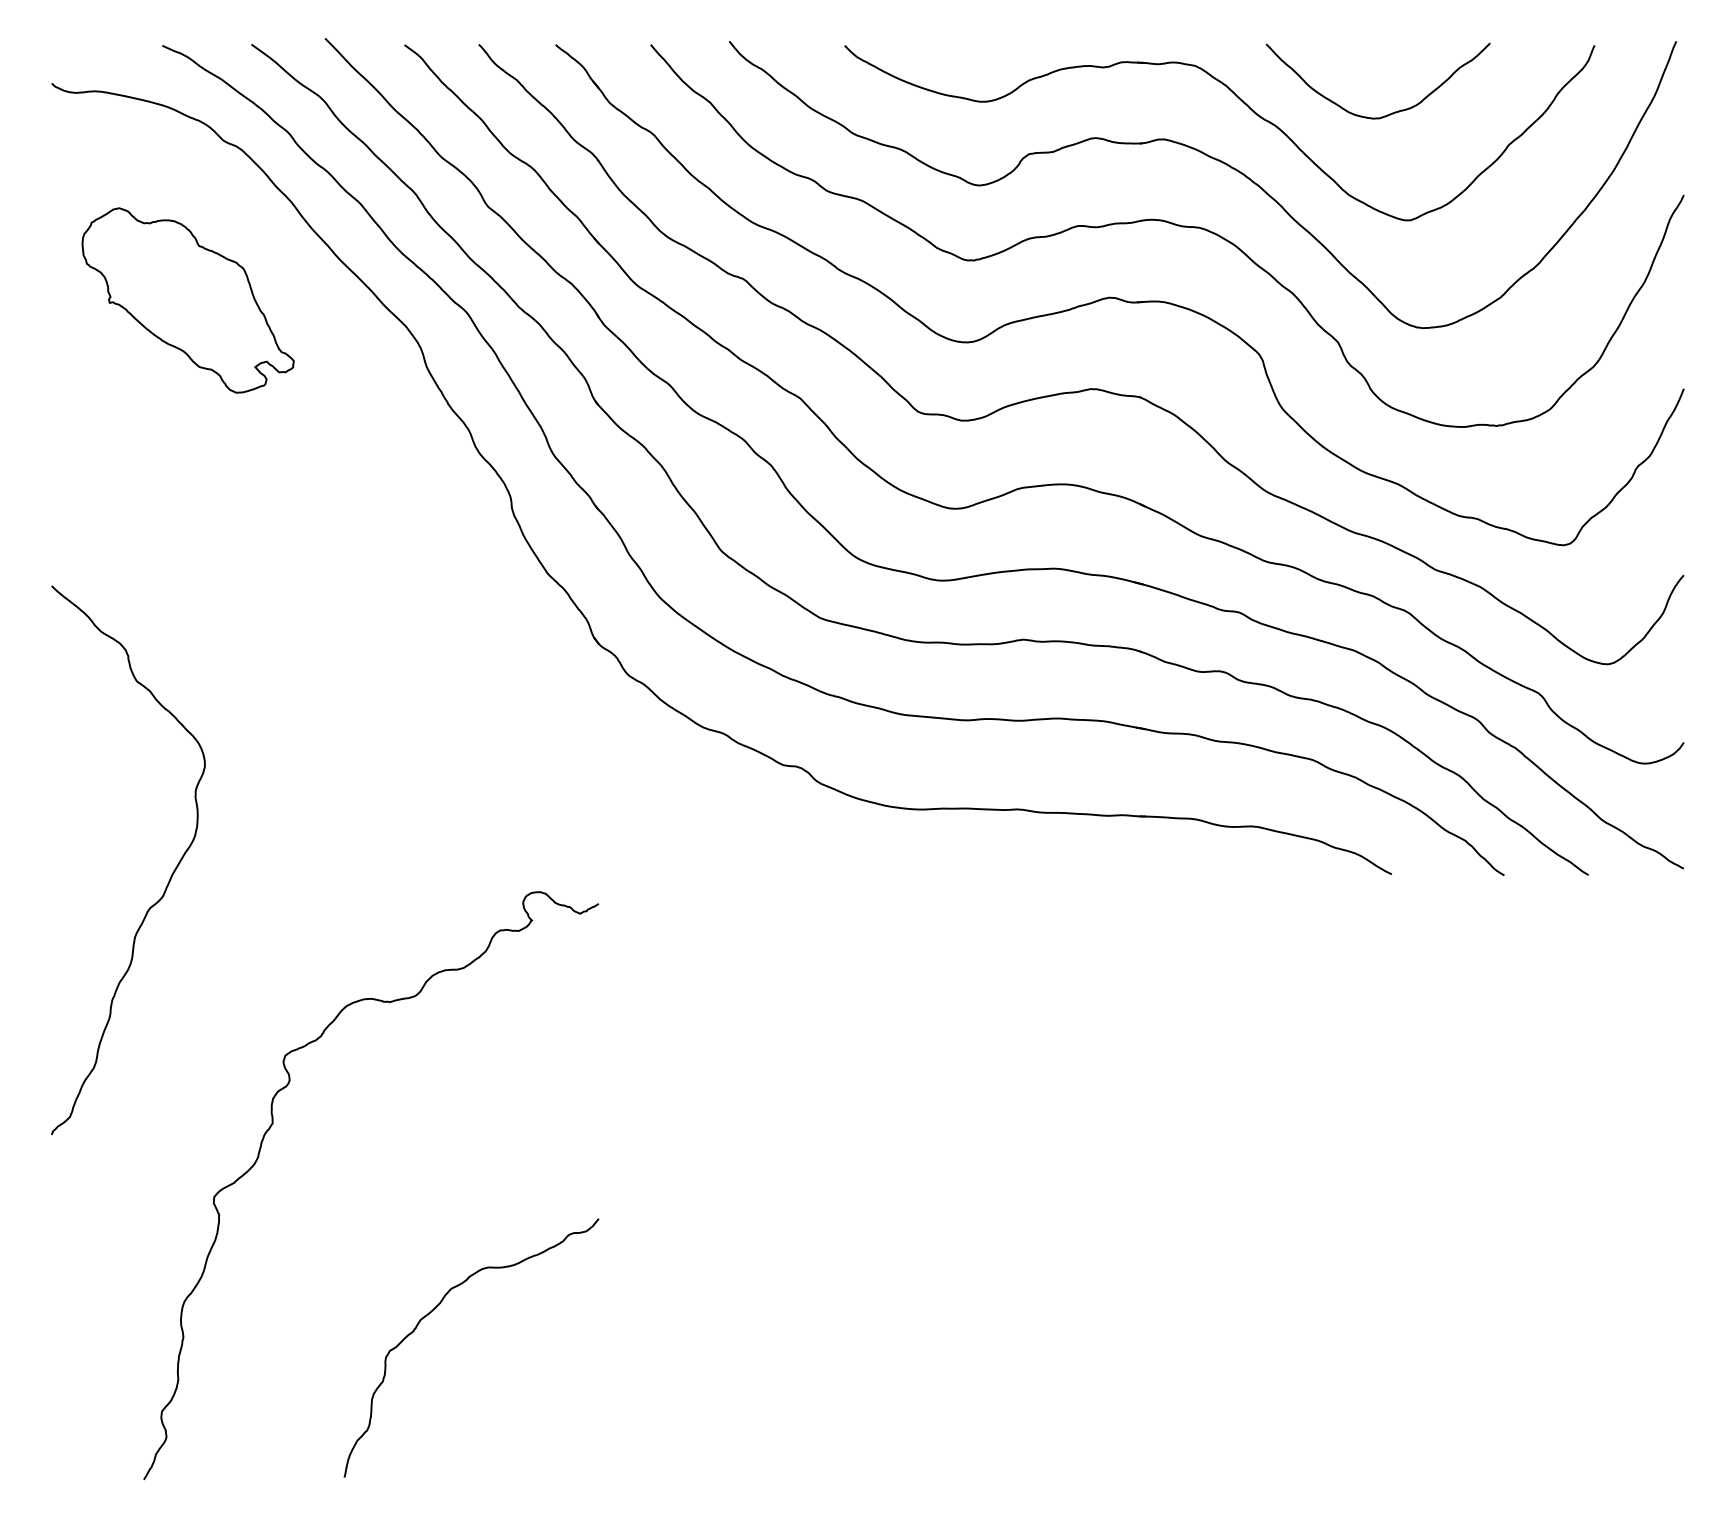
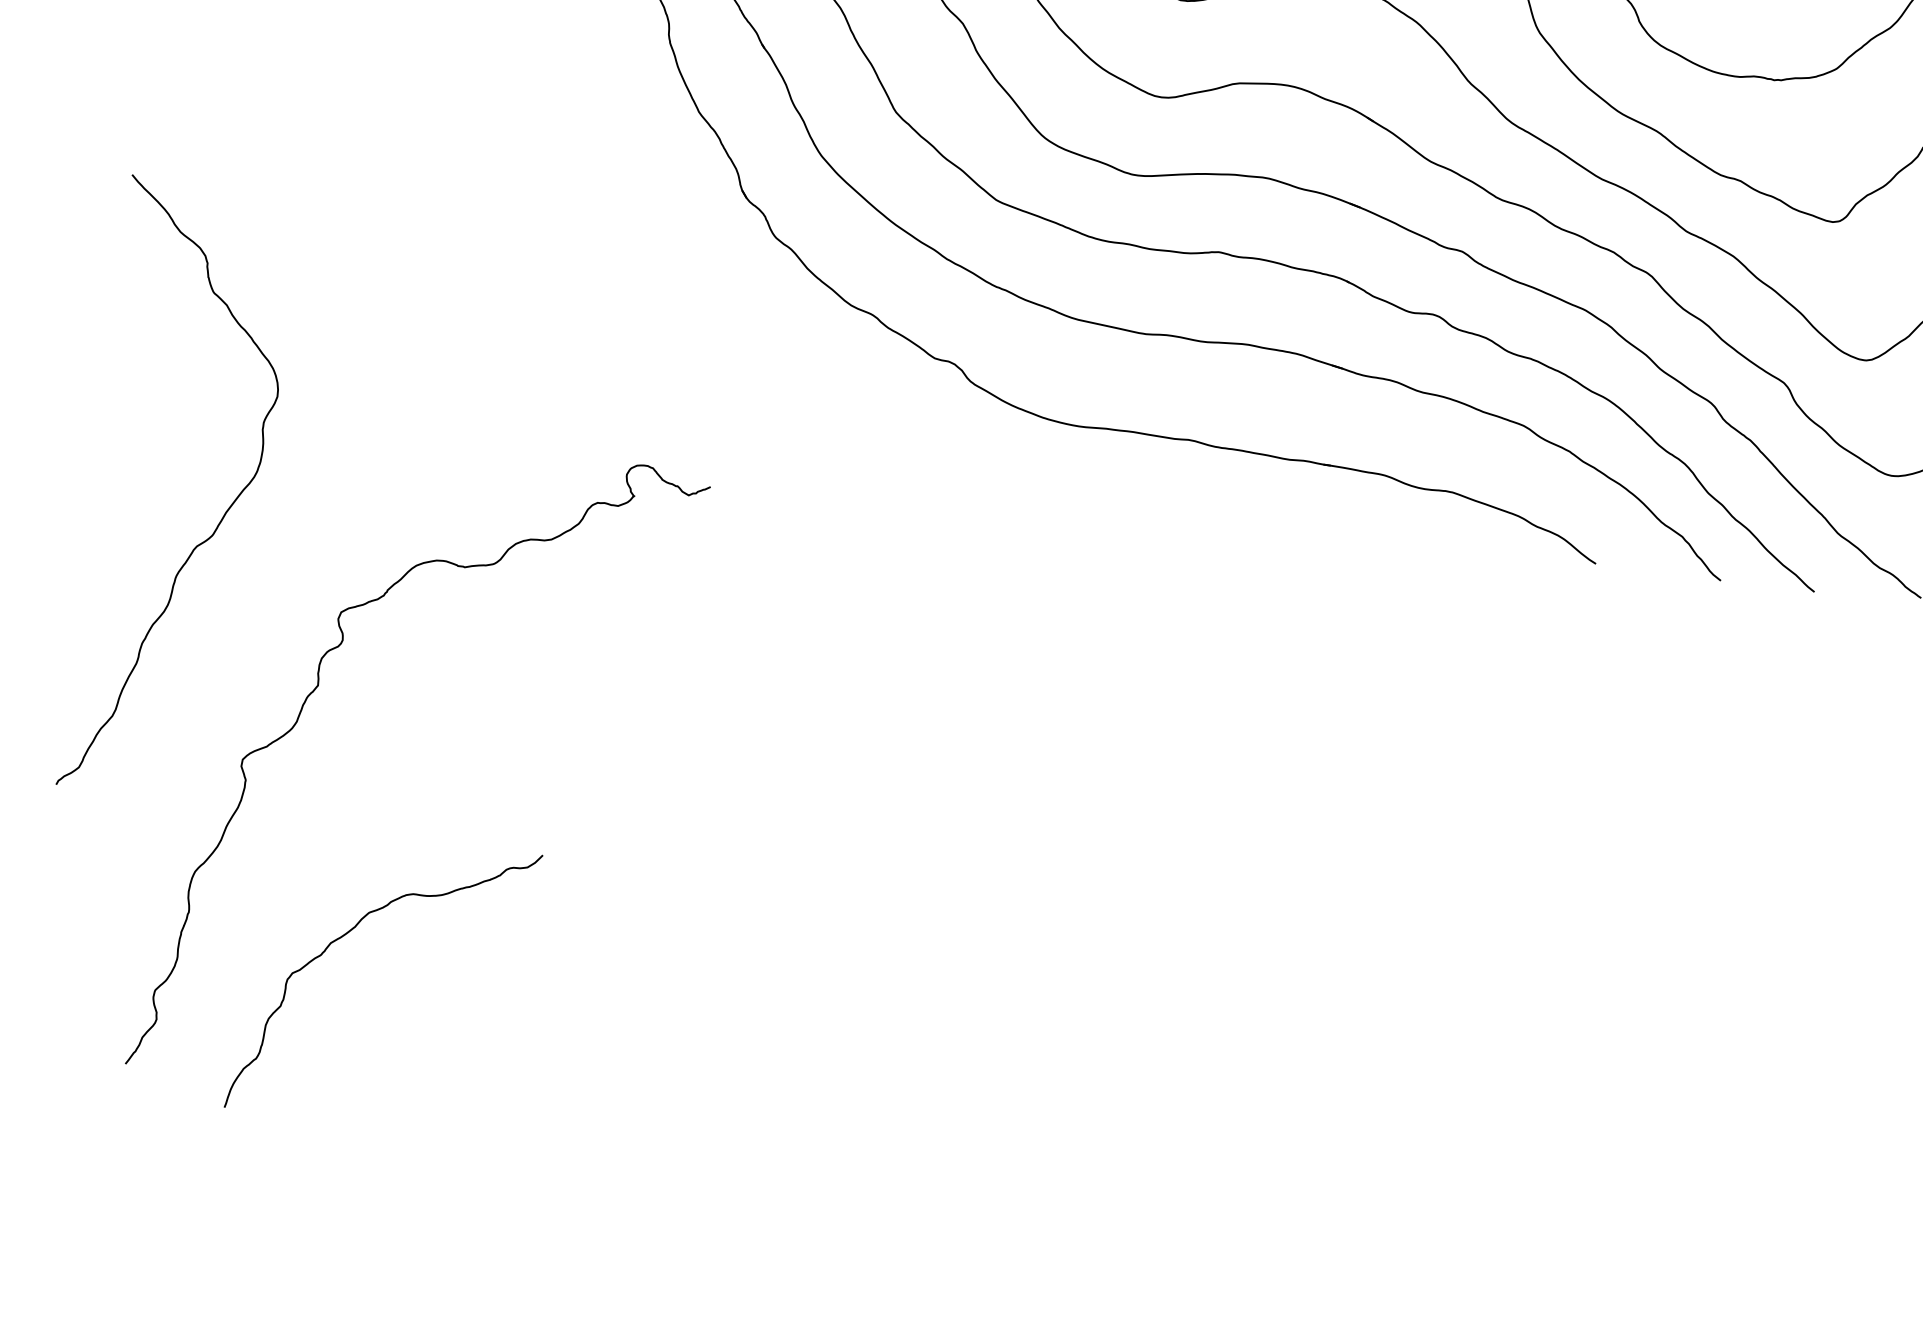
curve: (169, 878) -> (222, 516), moved
curve: (434, 1310) -> (347, 934), moved

